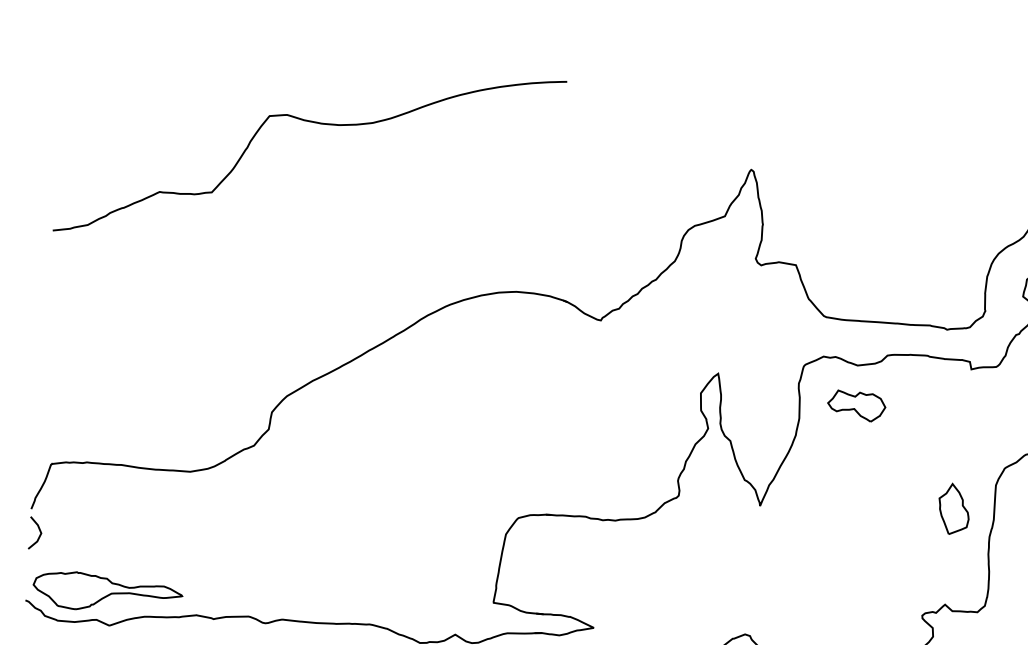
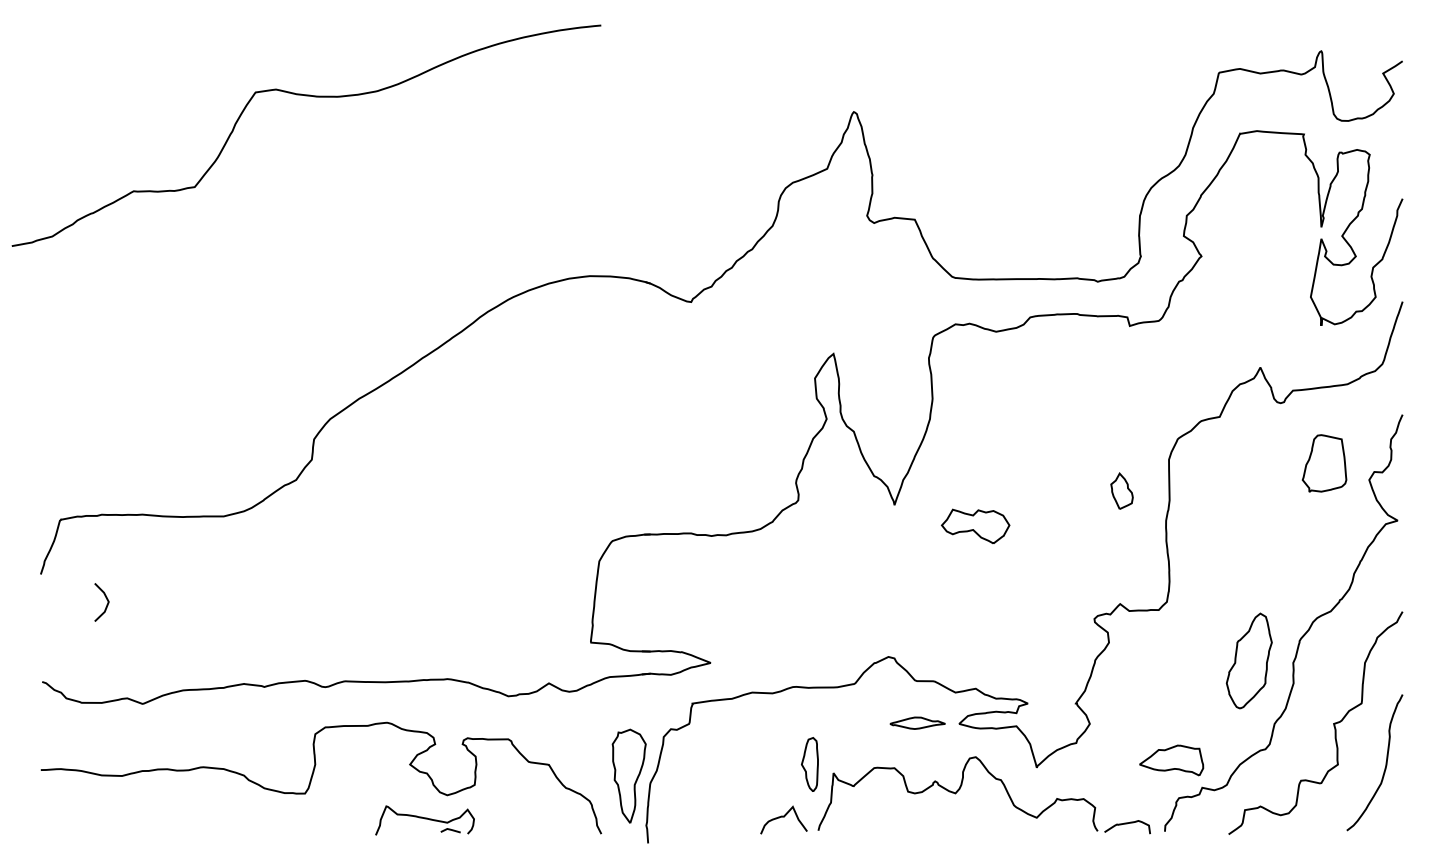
curve: (319, 124) -> (314, 97), moved
part: (856, 405) -> (975, 525), moved
part: (953, 508) -> (1121, 490), size x0.6
line: (39, 535) -> (106, 604), moved
part: (107, 592) -> (137, 665), removed

